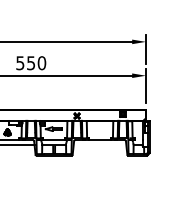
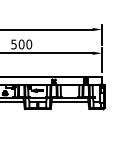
text: (31, 63) -> (21, 44), 550 -> 500
line: (99, 145) -> (69, 102), added

